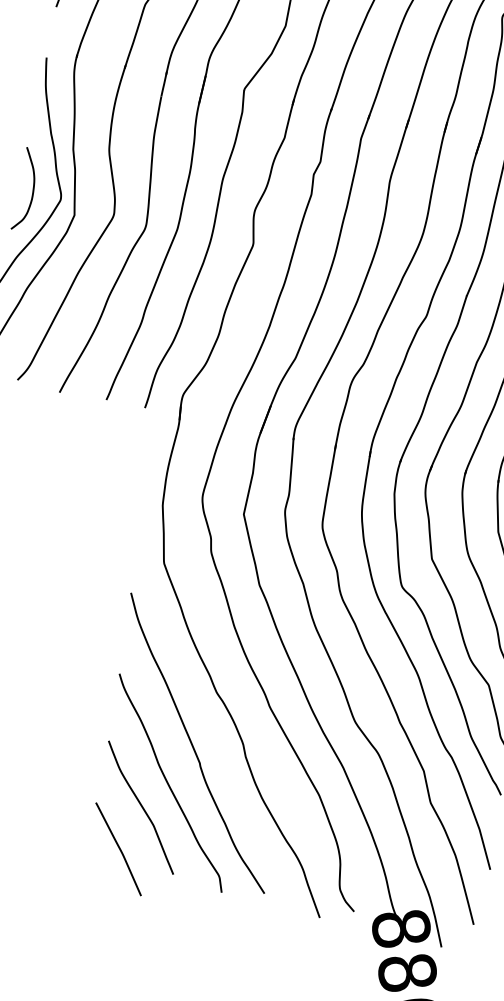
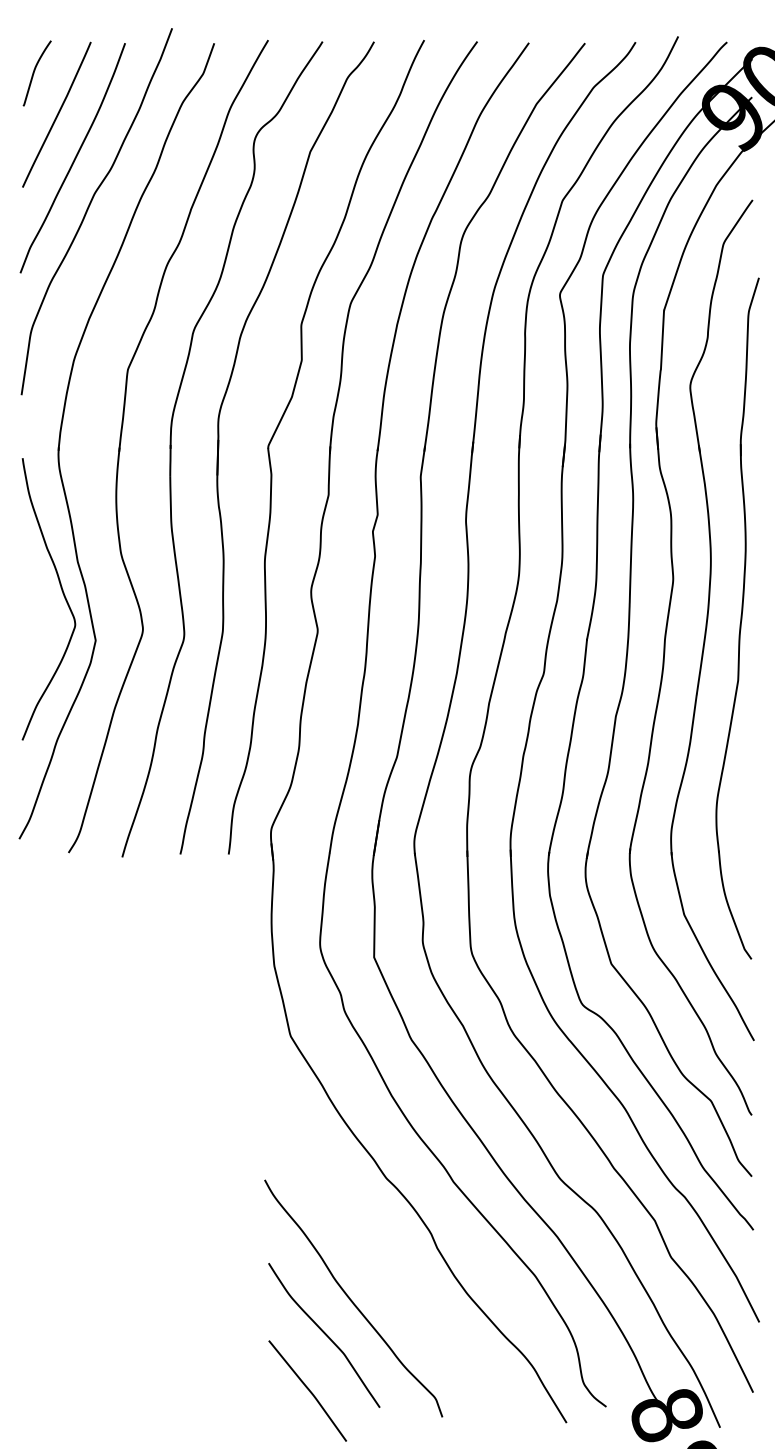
curve: (32, 190) -> (39, 621), removed
curve: (193, 745) -> (371, 1247), removed

